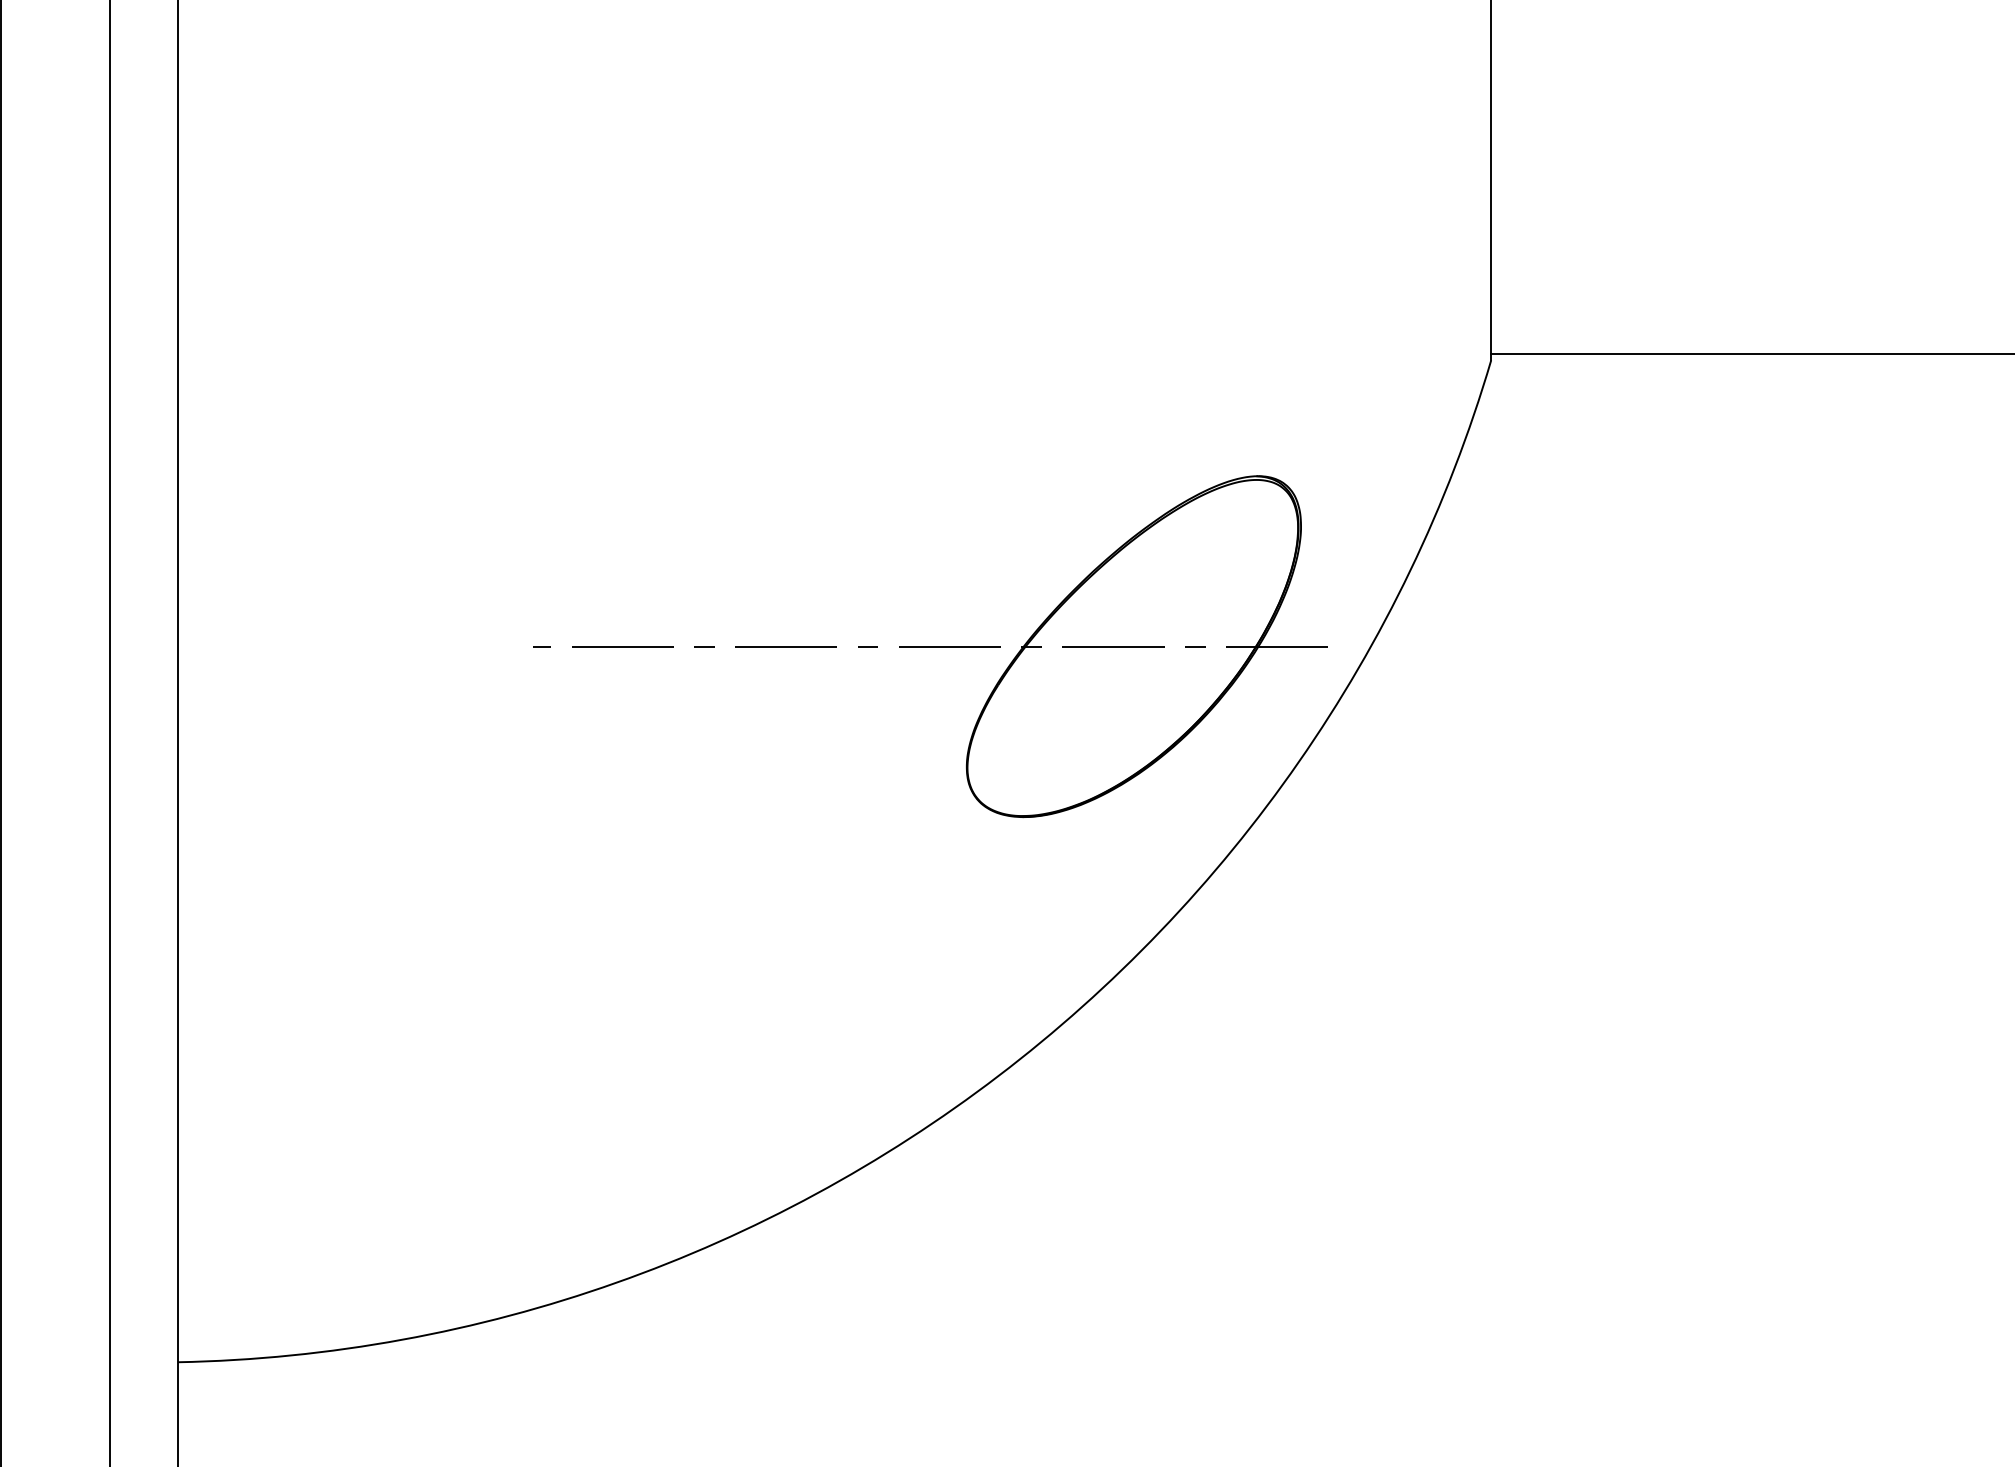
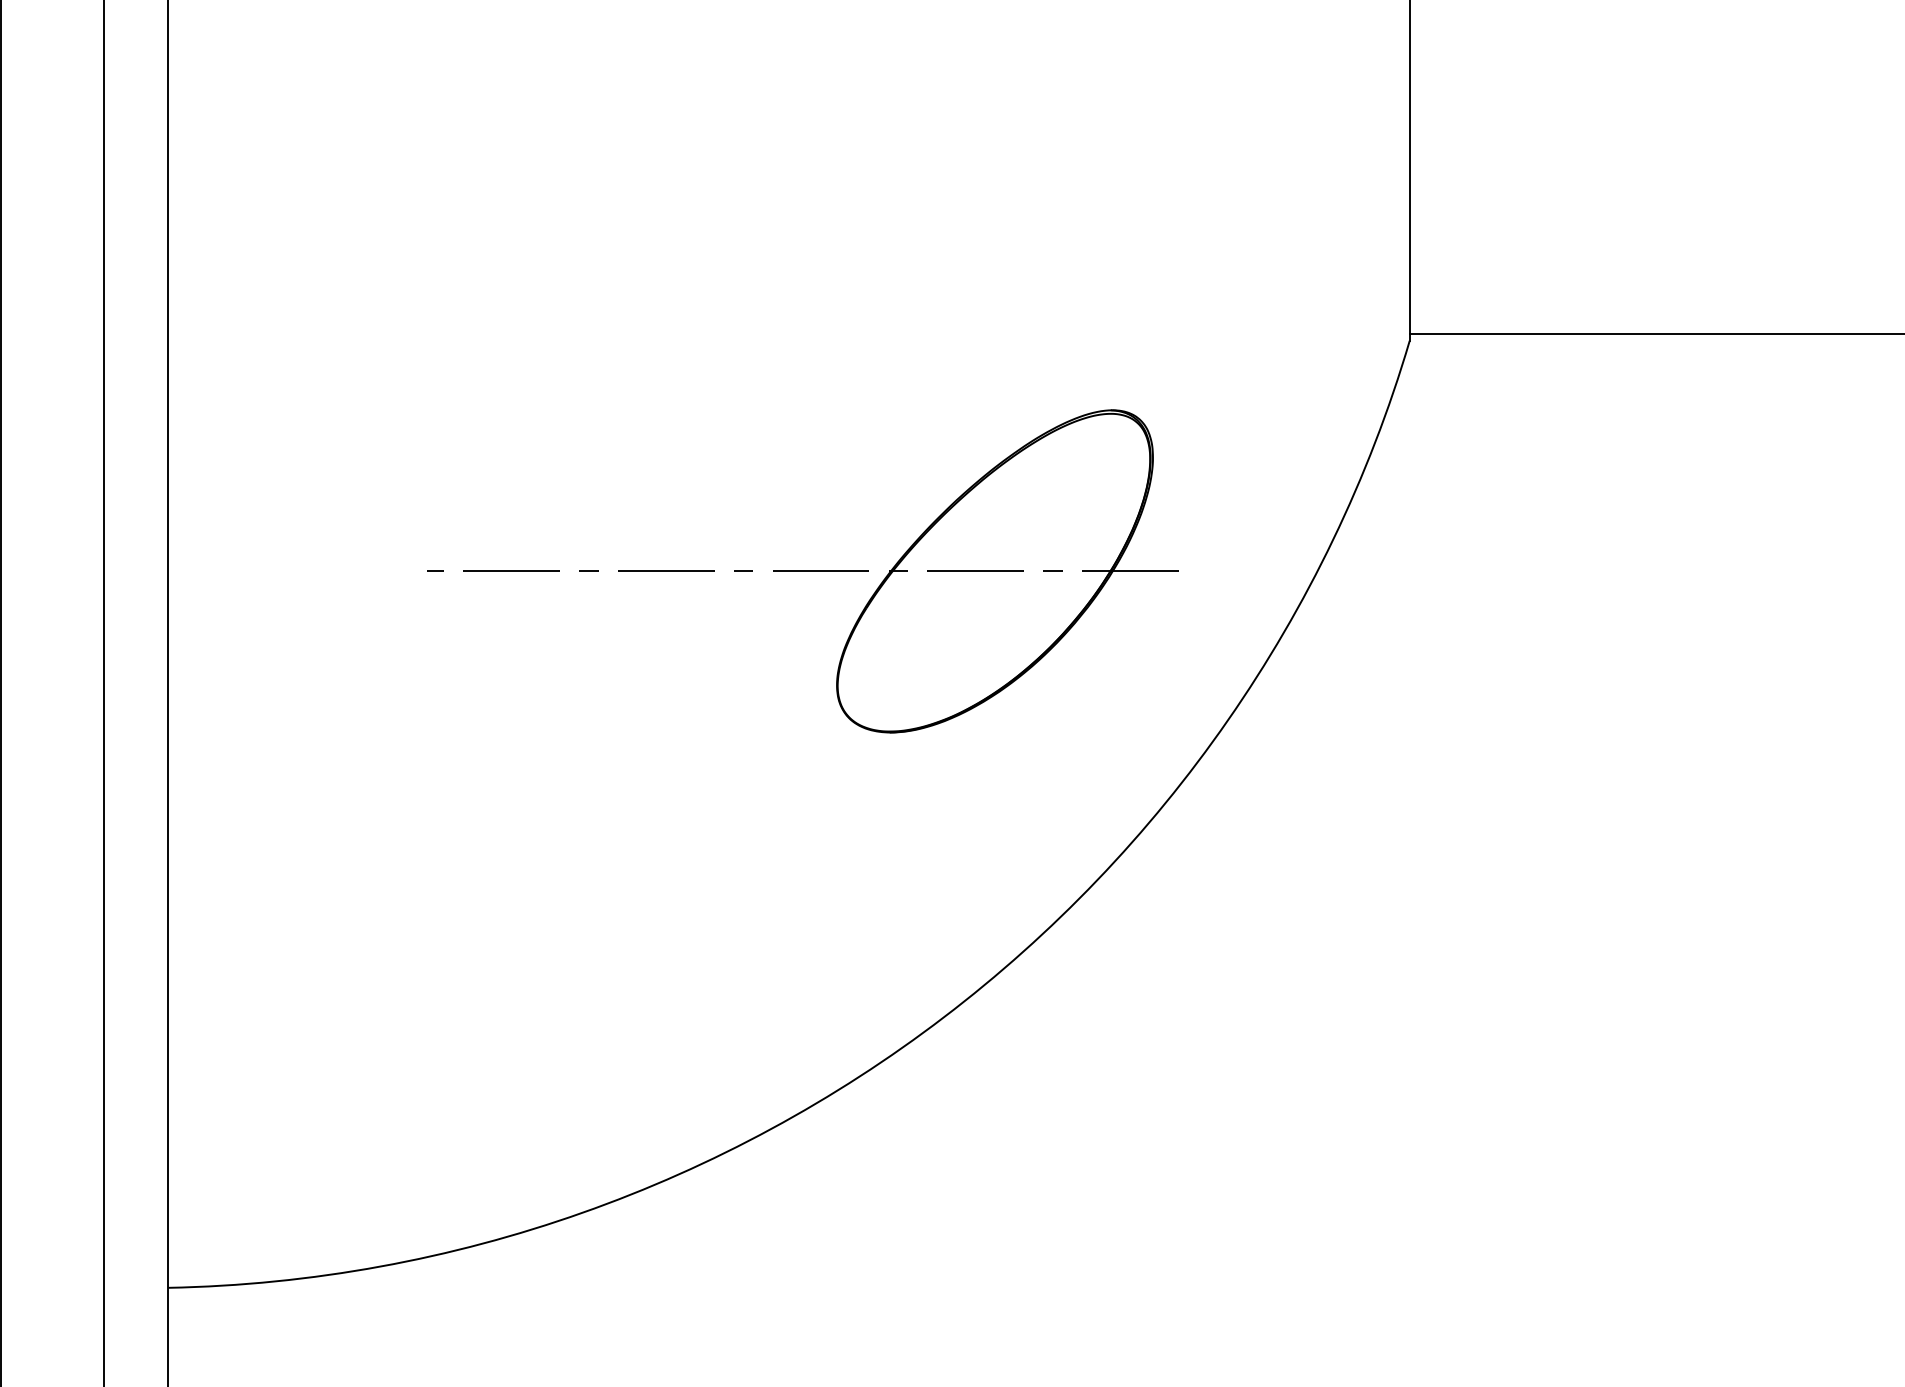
part: (930, 646) -> (802, 571), moved

